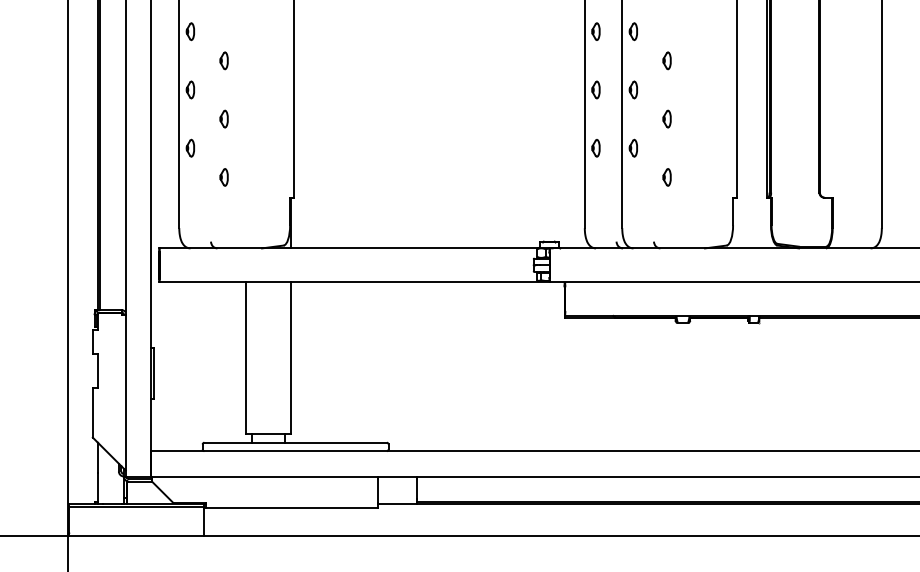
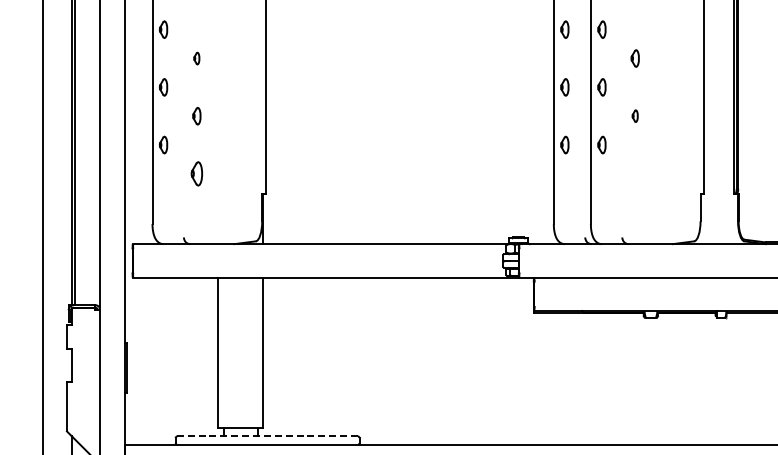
part: (223, 60) -> (196, 58), size x0.7
part: (666, 118) -> (634, 115), size x0.7
part: (223, 177) -> (196, 173), size x1.4
part: (666, 177) -> (634, 173), removed
line: (295, 442) -> (267, 436), solid -> dashed

